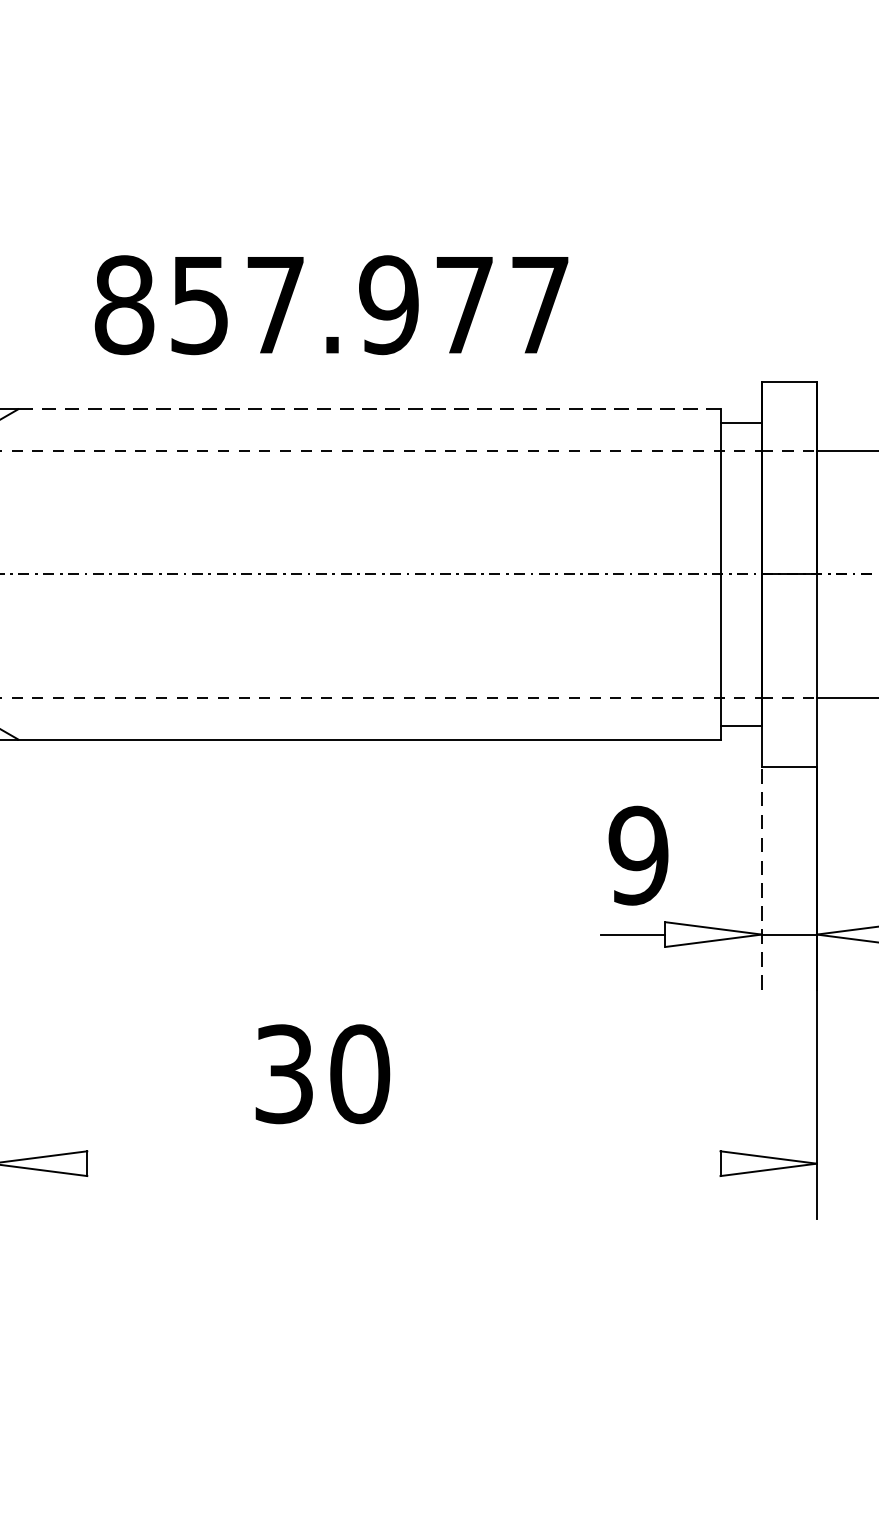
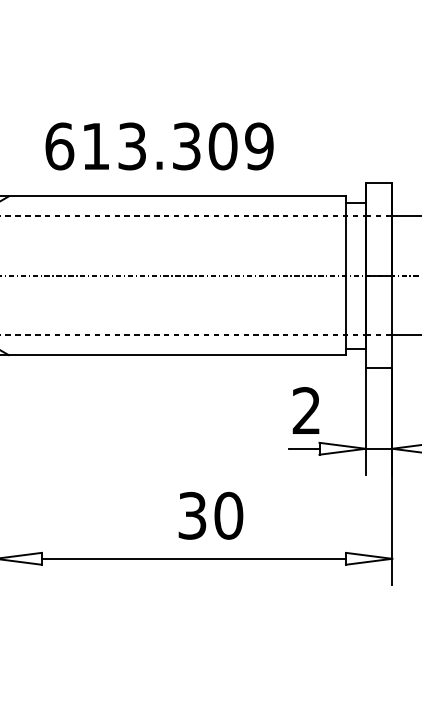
text: (332, 305) -> (159, 146), 857.977 -> 613.309
line: (369, 409) -> (177, 196), dashed -> solid
text: (638, 854) -> (306, 410), 9 -> 2
line: (761, 877) -> (365, 421), dashed -> solid
text: (321, 1073) -> (210, 515), moved
line: (403, 1163) -> (193, 558), added

